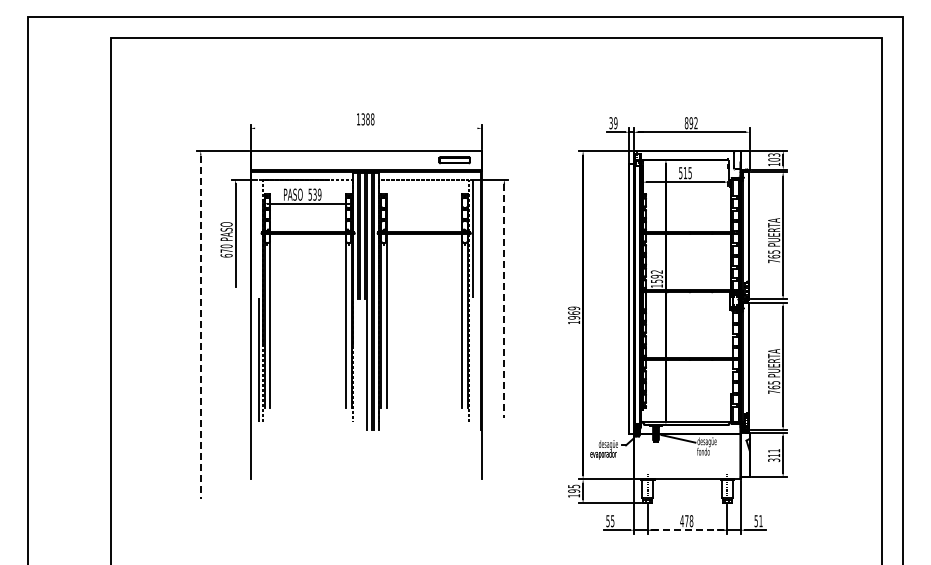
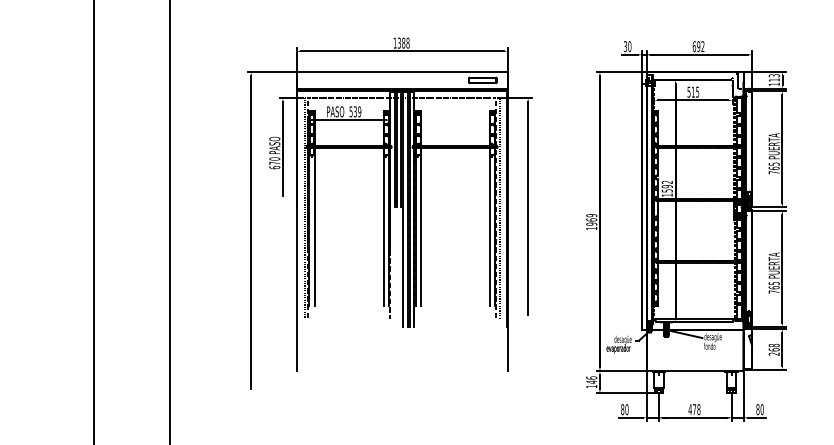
text: (686, 122) -> (694, 46), 892 -> 692
text: (615, 123) -> (629, 46), 39 -> 30
line: (366, 128) -> (402, 51), added
text: (774, 159) -> (774, 79), 103 -> 113
line: (504, 300) -> (528, 208), dashed -> solid
line: (200, 327) -> (250, 233), dashed -> solid
text: (774, 455) -> (774, 349), 311 -> 268
text: (574, 488) -> (592, 379), 195 -> 146
text: (610, 521) -> (624, 409), 55 -> 80
text: (758, 521) -> (759, 409), 51 -> 80
line: (688, 530) -> (696, 418), dashed -> solid

